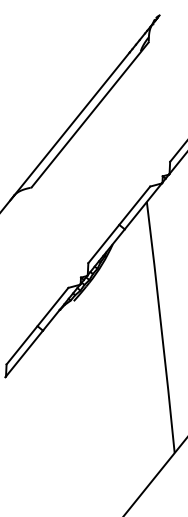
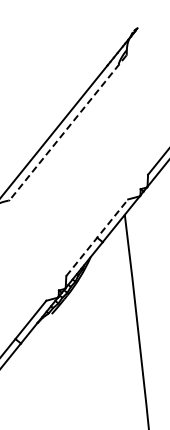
line: (90, 114) -> (68, 127), solid -> dashed
line: (119, 224) -> (97, 237), solid -> dashed

